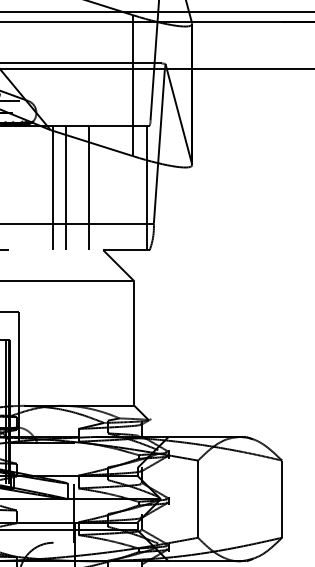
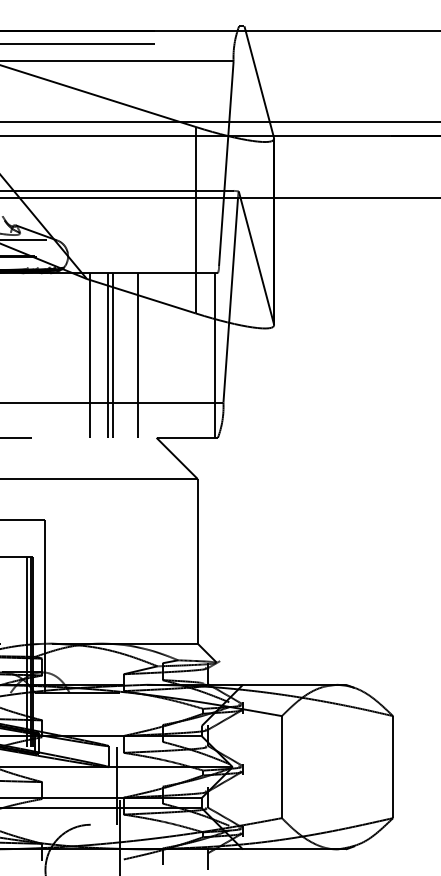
line: (70, 187) -> (113, 355), added

